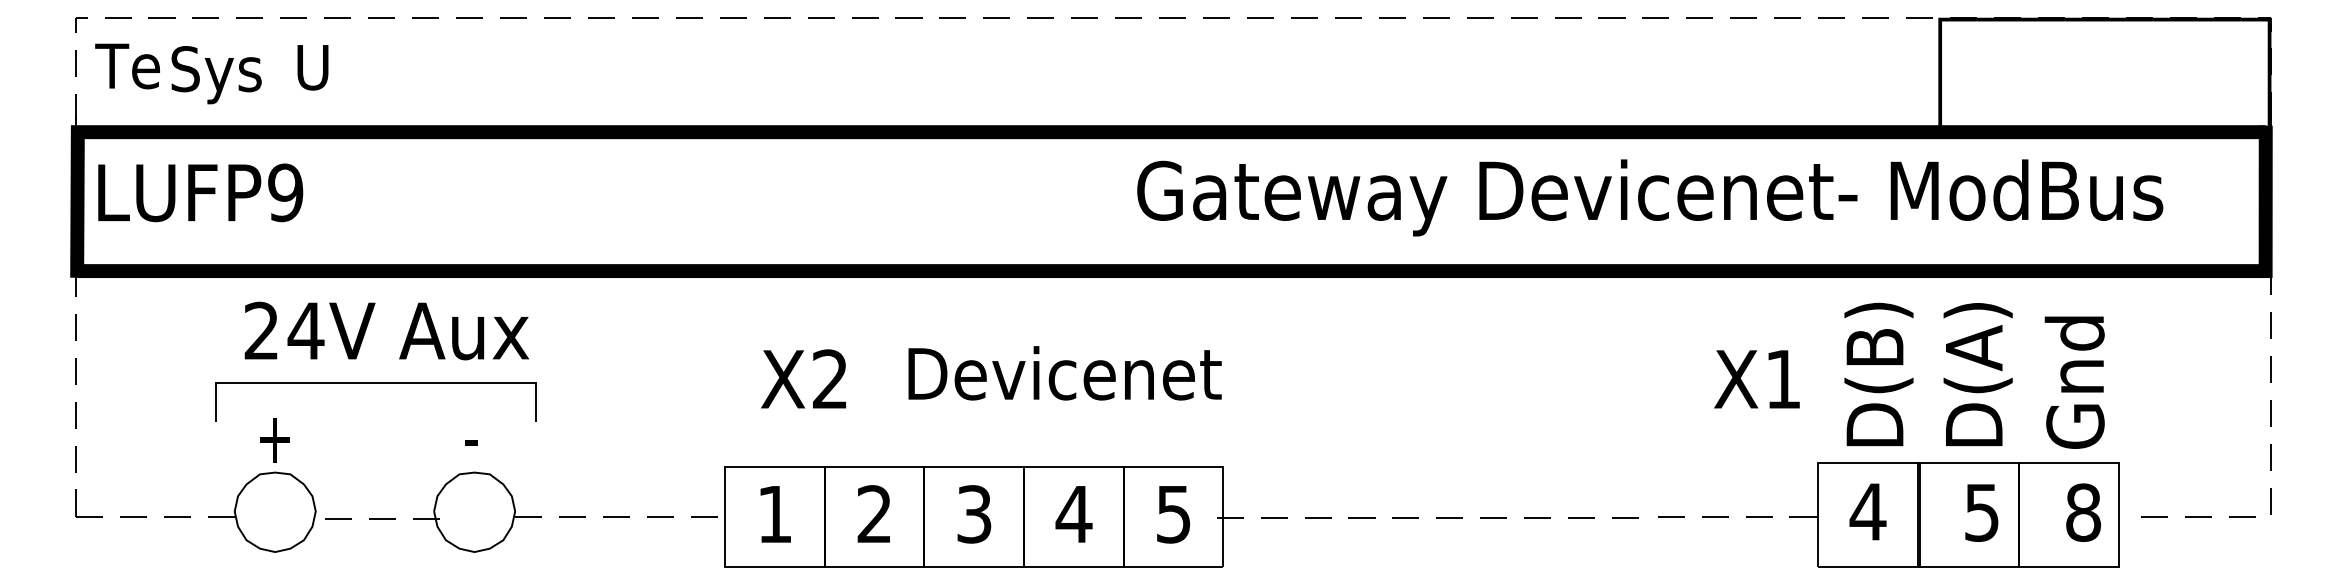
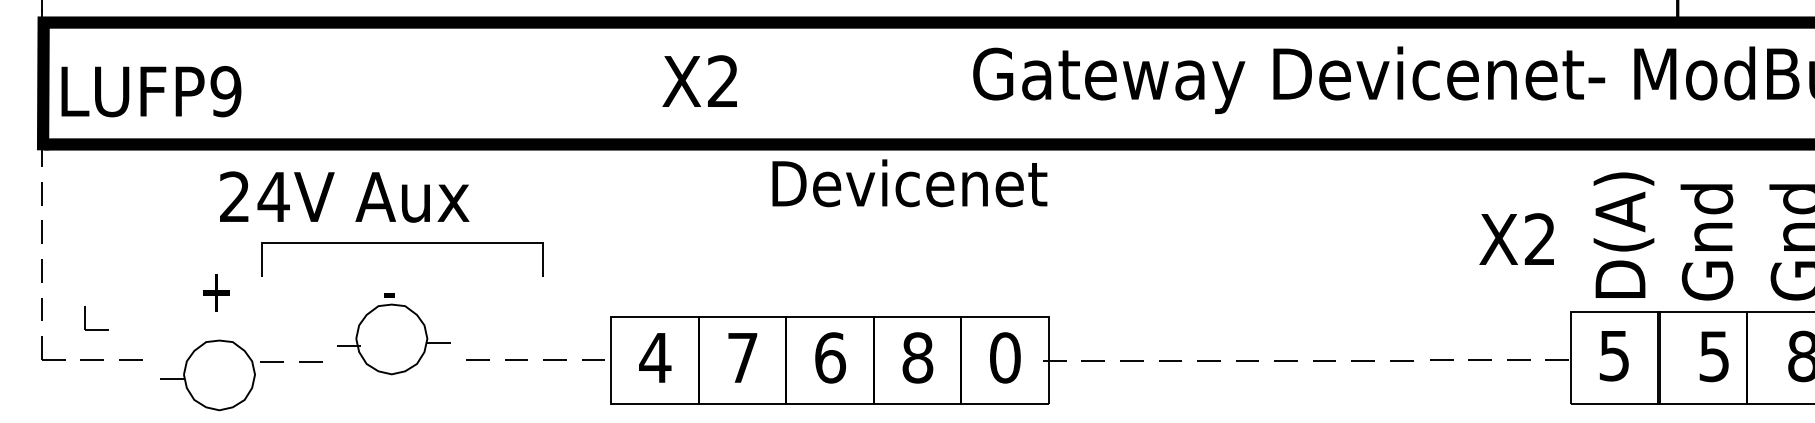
text: (200, 192) -> (151, 91), moved
text: (386, 330) -> (344, 196), moved
text: (1878, 336) -> (1623, 201), D(B) -> D(A)
text: (1064, 373) -> (909, 183), moved
text: (1977, 375) -> (1710, 236), D(A) -> Gnd
text: (803, 378) -> (699, 80), moved
text: (1782, 378) -> (1539, 238), X1 -> X2
line: (375, 383) -> (402, 243), moved
part: (125, 469) -> (85, 318), added
part: (262, 511) -> (208, 374), moved
part: (477, 511) -> (394, 338), moved
text: (1867, 512) -> (1613, 356), 4 -> 5
text: (873, 513) -> (741, 357), 2 -> 7
text: (774, 514) -> (654, 358), 1 -> 4
text: (974, 514) -> (830, 358), 3 -> 6
text: (1073, 514) -> (917, 358), 4 -> 8
text: (1173, 514) -> (1004, 358), 5 -> 0

